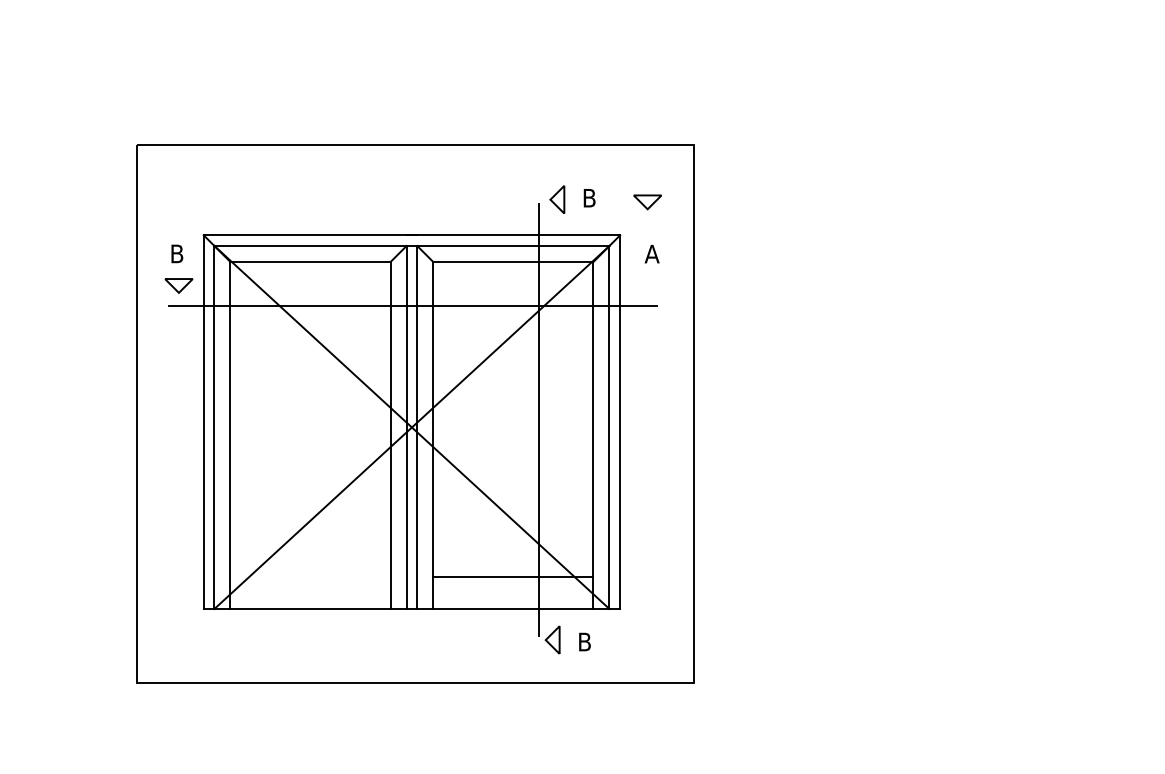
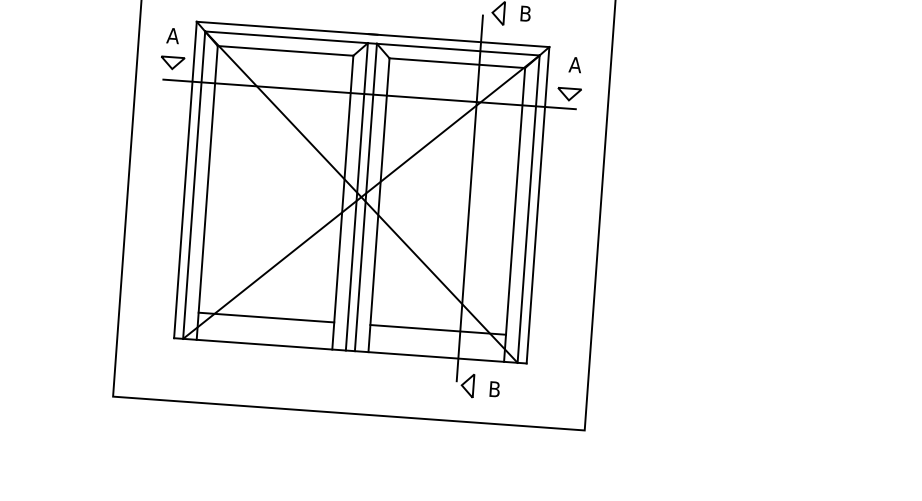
part: (647, 202) -> (569, 94), moved
text: (176, 253) -> (172, 35), B -> A
line: (310, 576) -> (266, 317), added

